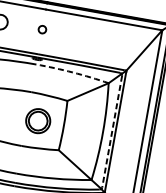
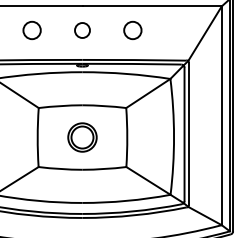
circle: (42, 29) -> (82, 30), size x1.67
circle: (84, 37) -> (132, 30), added
arc: (72, 72) -> (126, 73), dashed -> solid
part: (38, 121) -> (82, 137), moved
line: (112, 131) -> (184, 134), dashed -> solid

